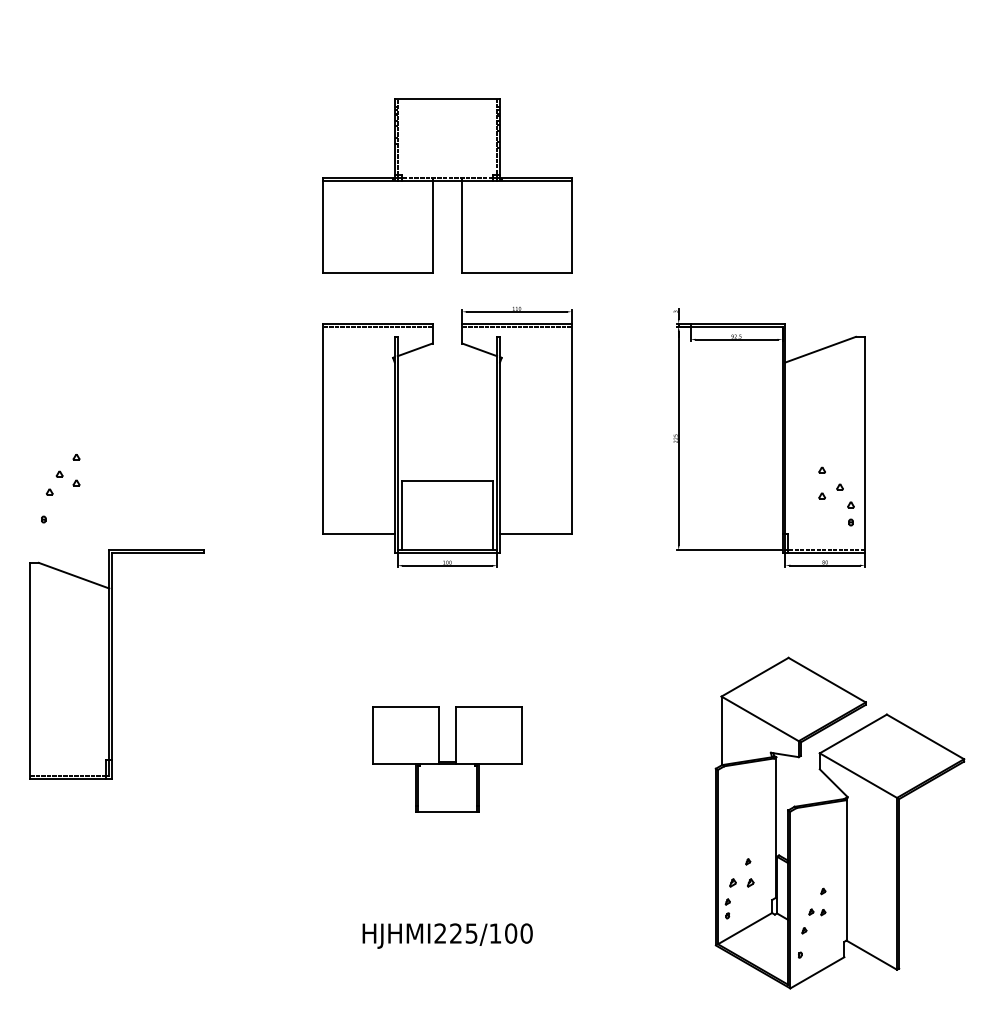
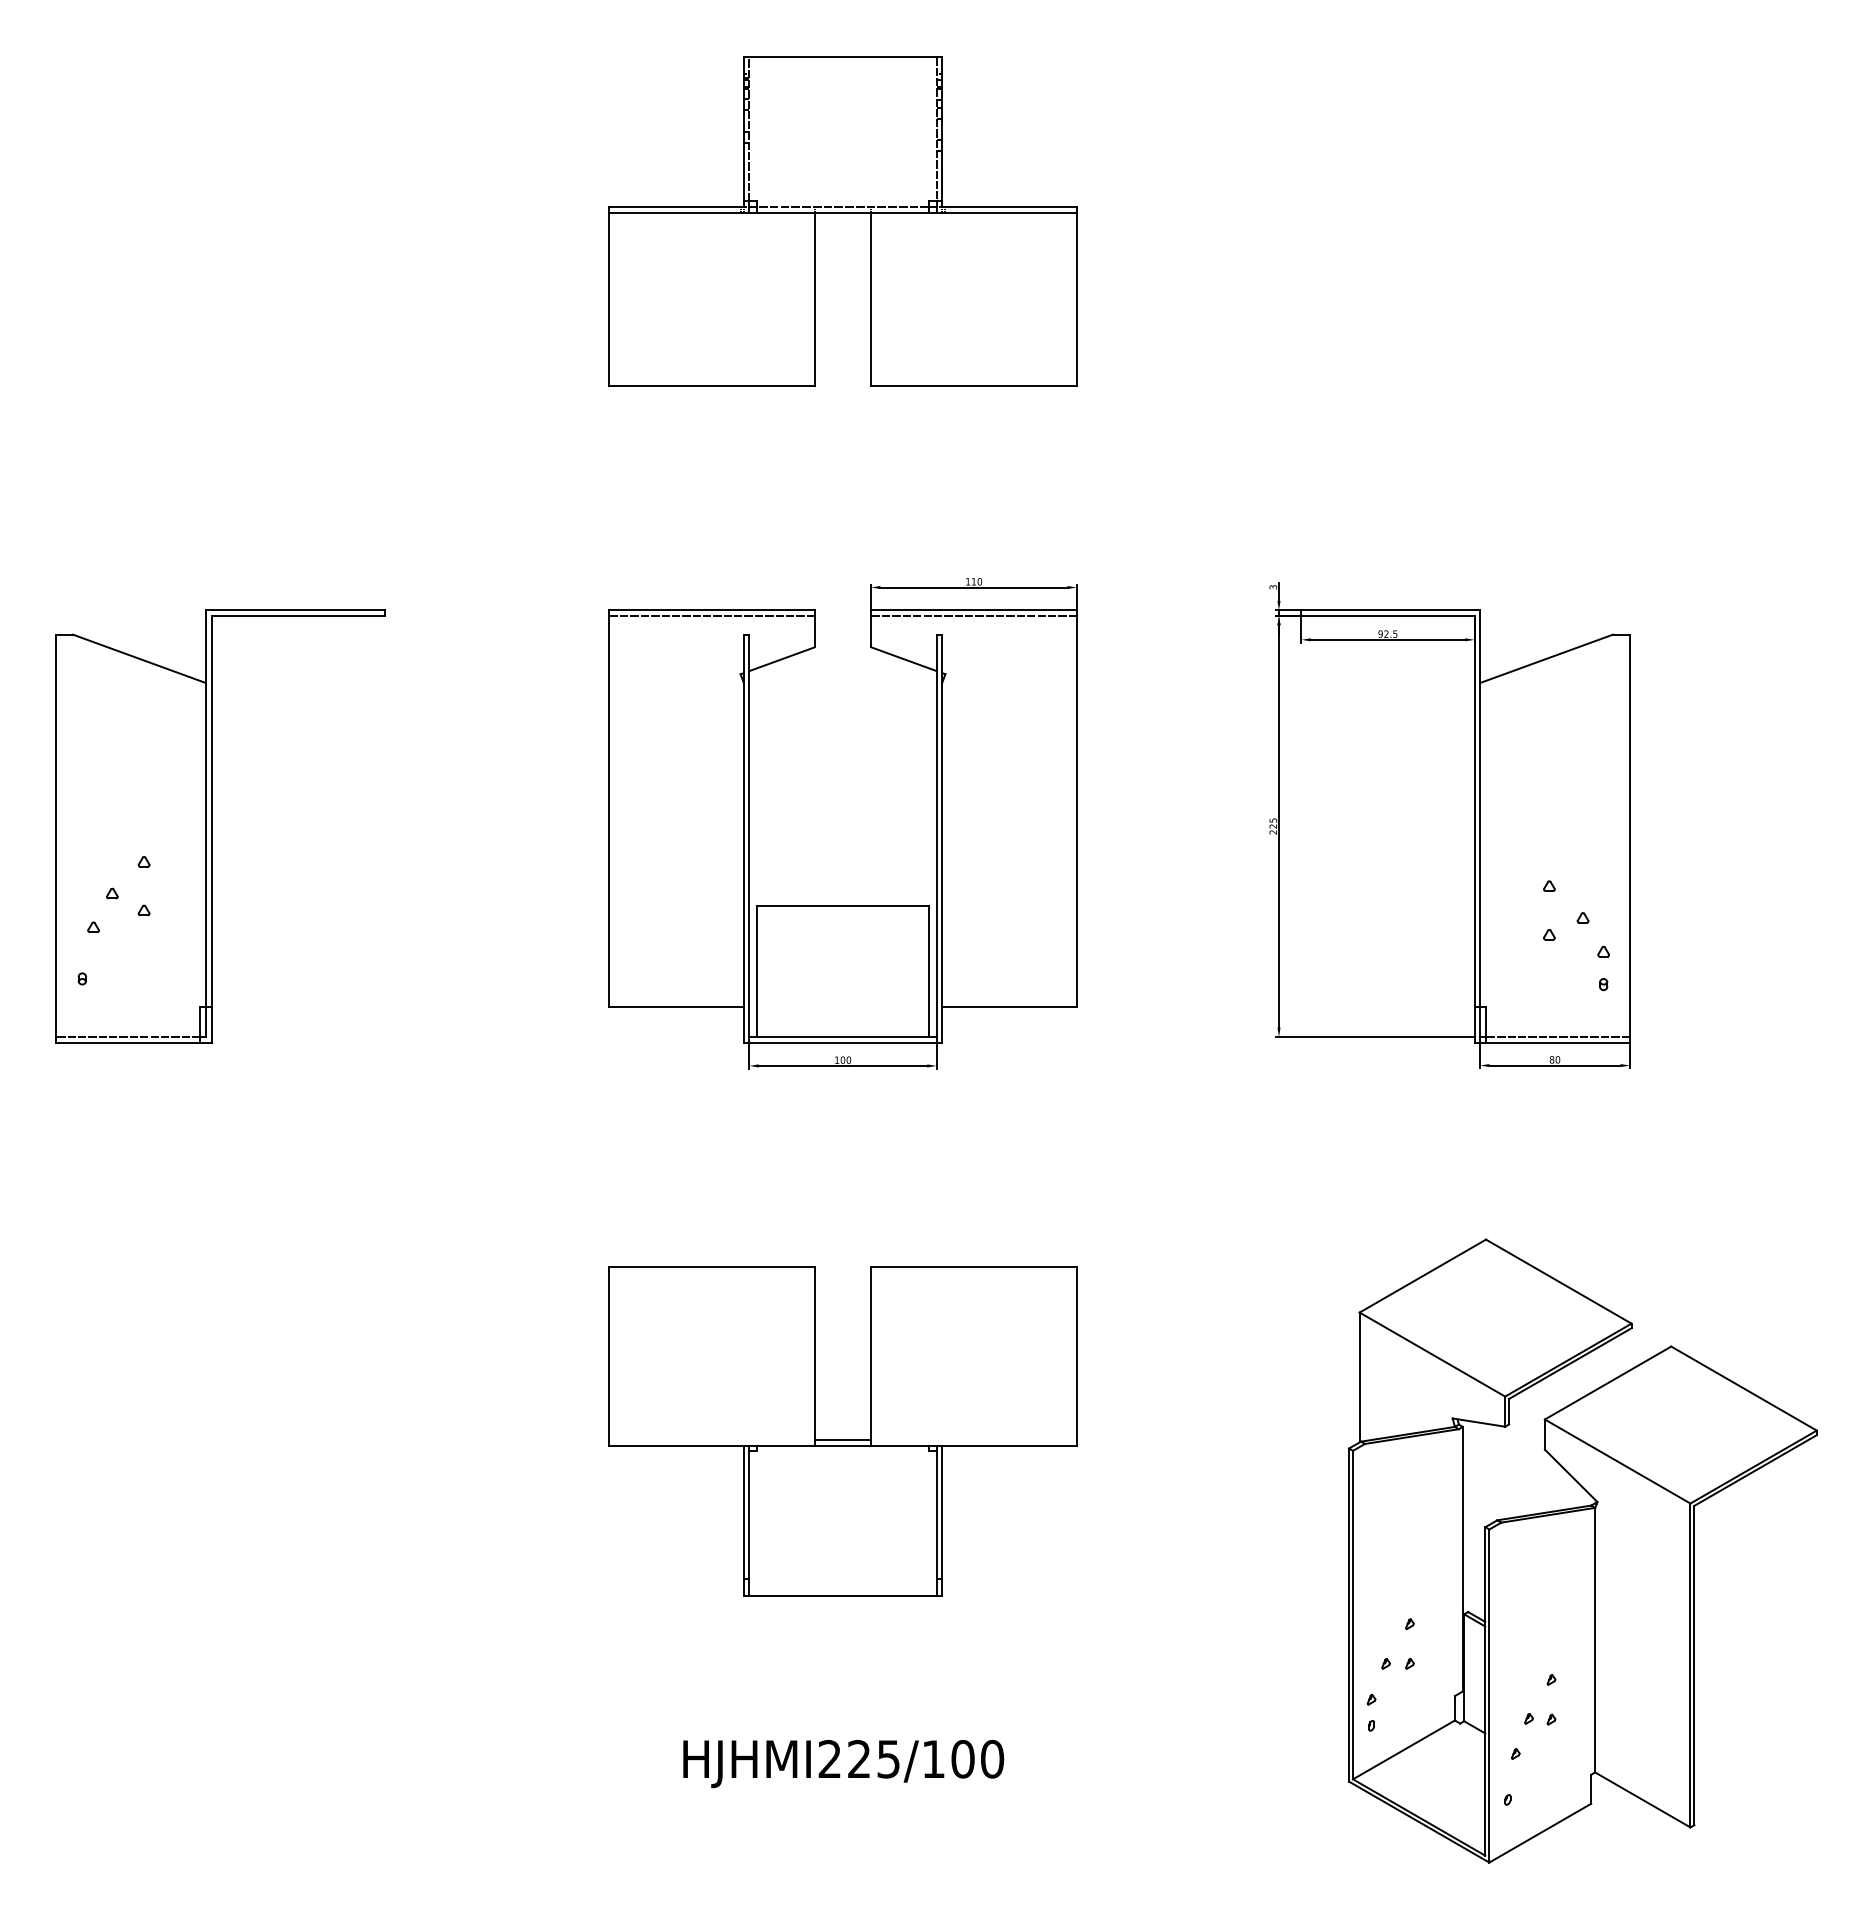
part: (447, 185) -> (843, 221), moved
part: (116, 664) -> (219, 826), moved
part: (447, 759) -> (843, 1431), size x1.67
part: (741, 882) -> (1397, 1662), size x0.71

